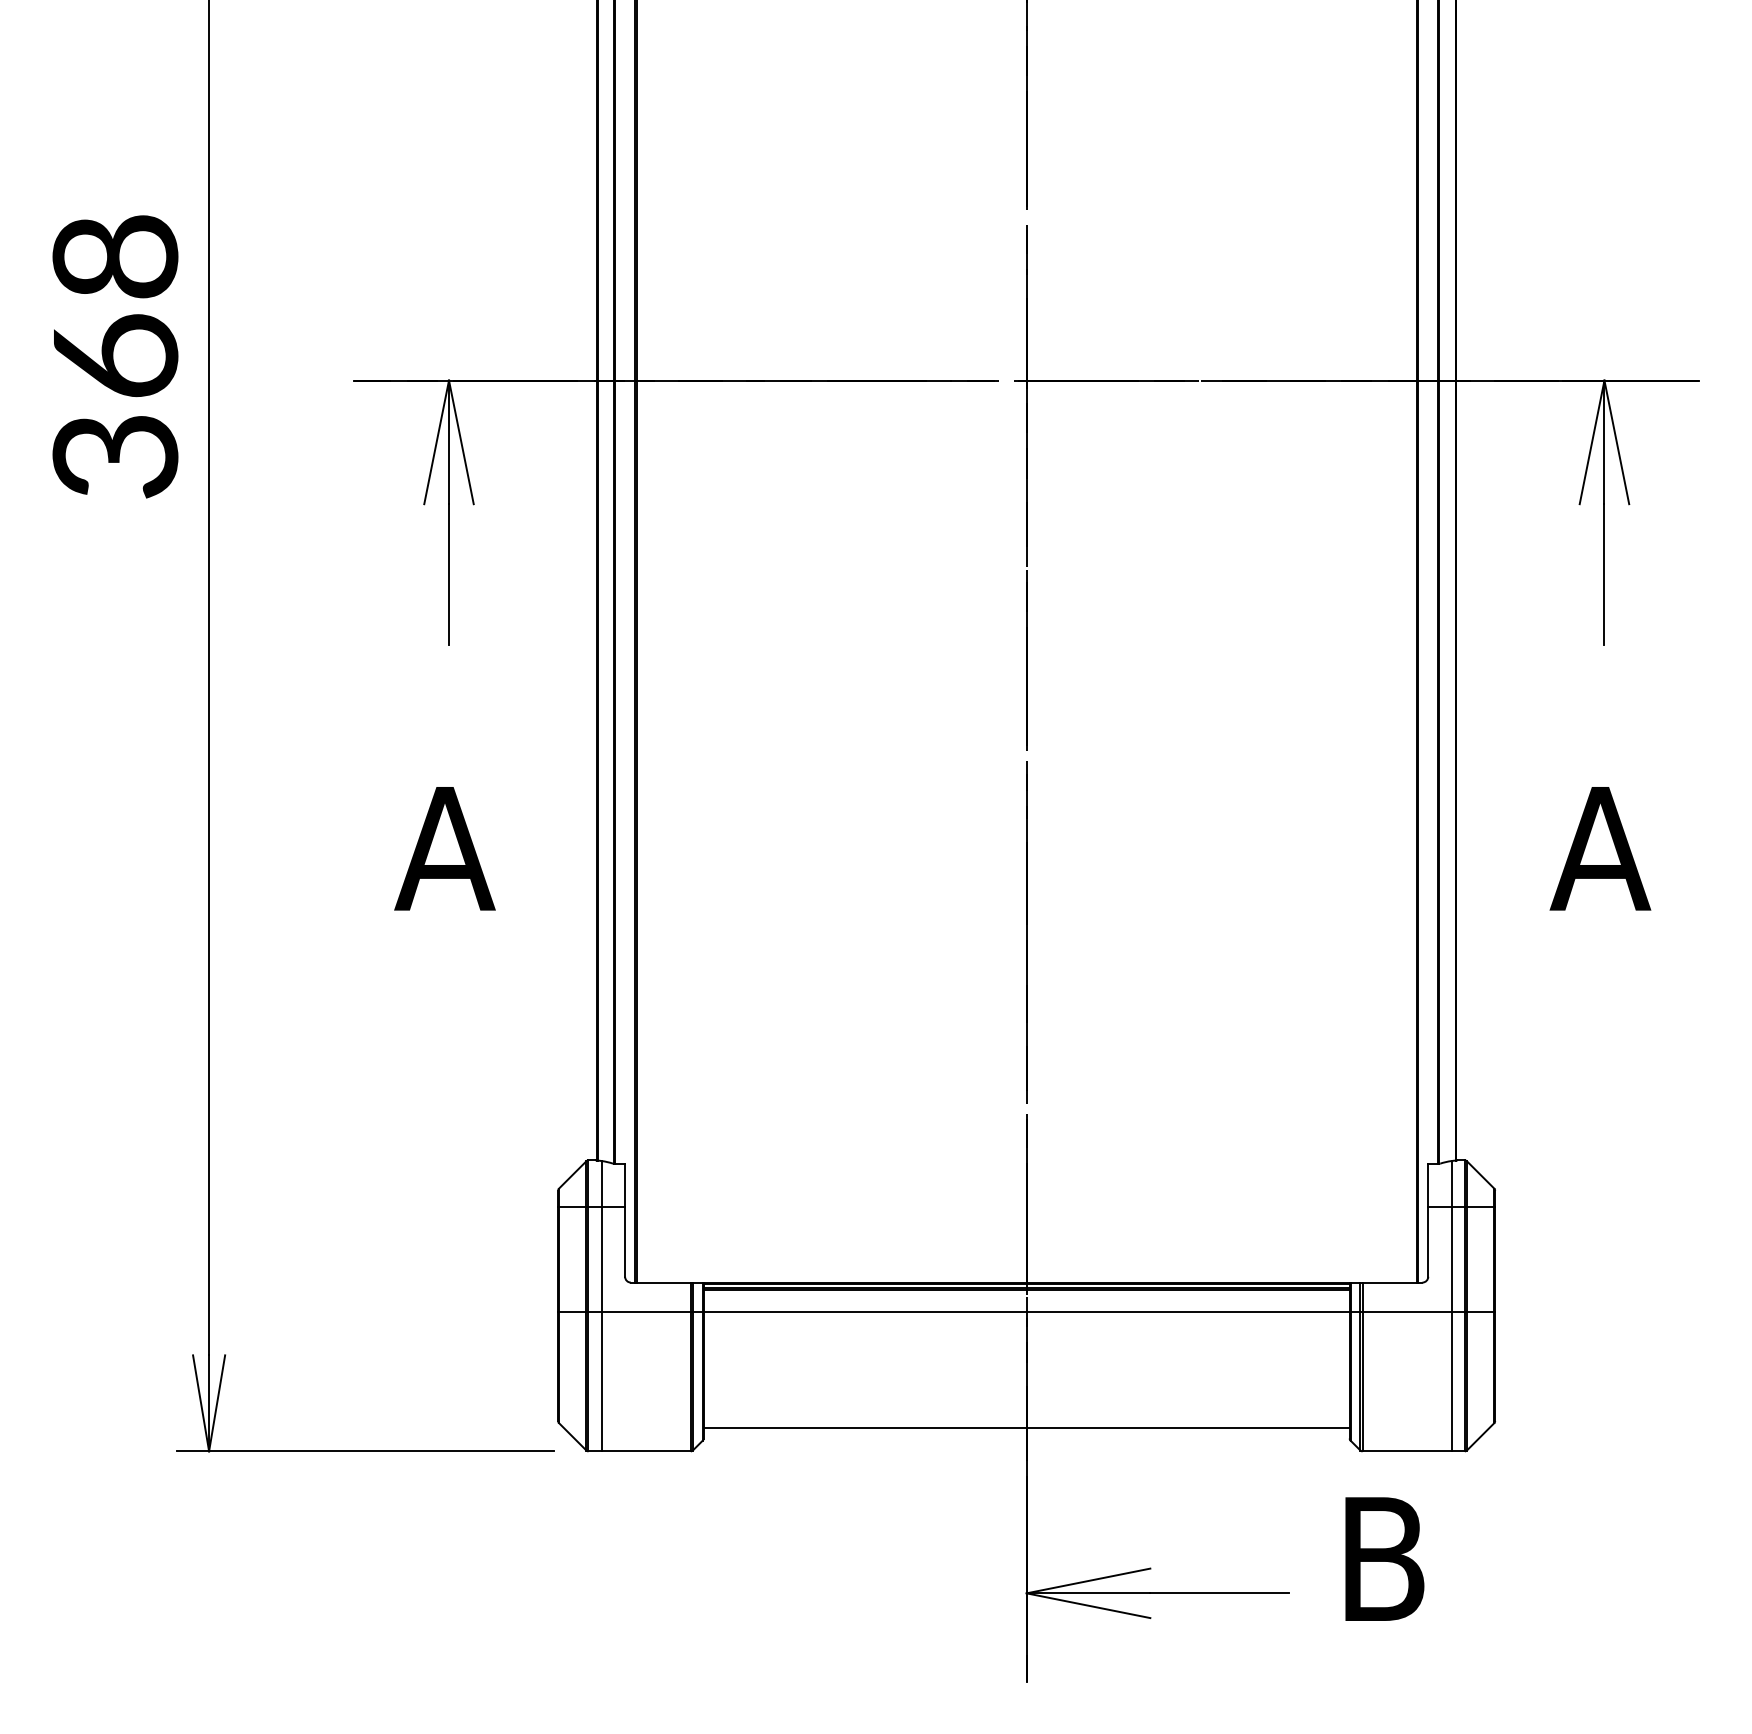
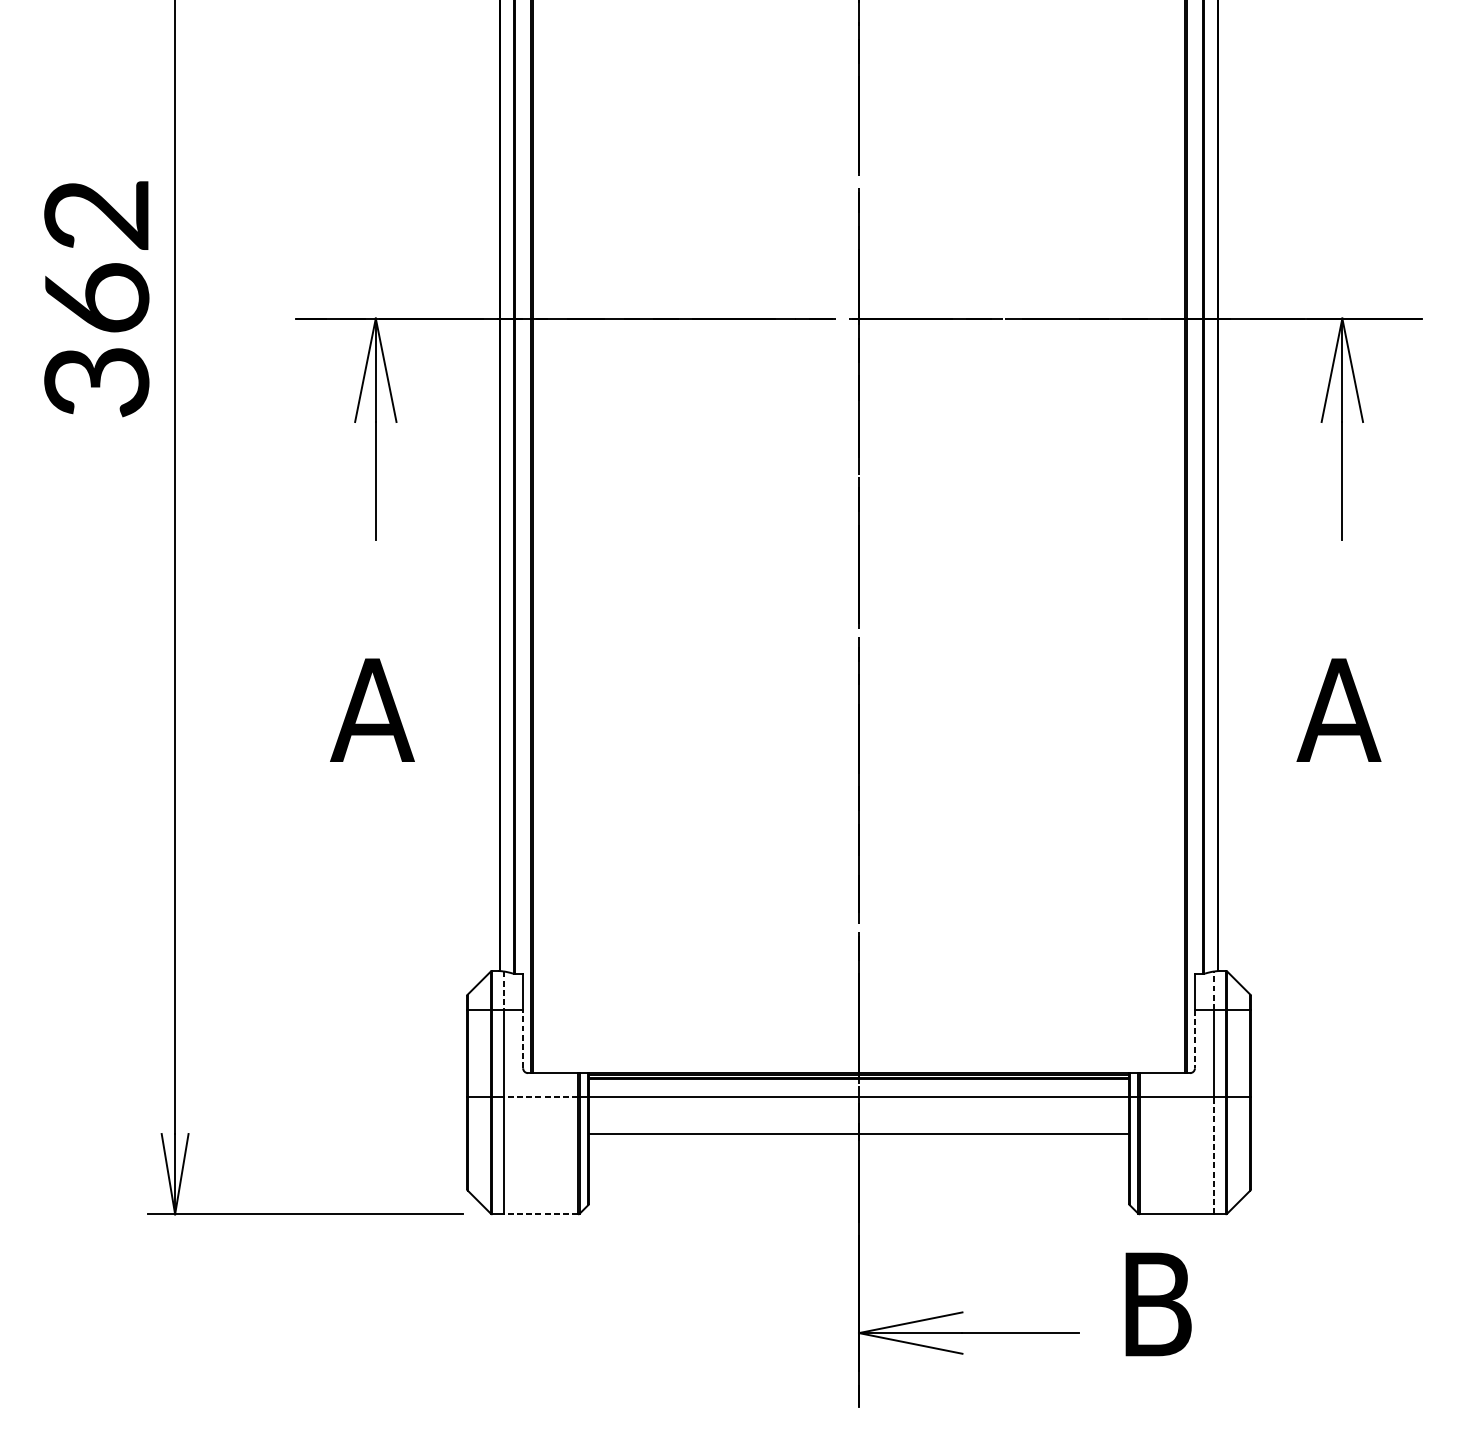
text: (115, 256) -> (96, 214), 368 -> 362
line: (601, 1183) -> (503, 990), solid -> dashed
line: (1451, 1183) -> (1214, 990), solid -> dashed
line: (625, 1241) -> (523, 1038), solid -> dashed
line: (1428, 1241) -> (1195, 1038), solid -> dashed
line: (646, 1311) -> (541, 1097), solid -> dashed
line: (1451, 1381) -> (1214, 1155), solid -> dashed
line: (1026, 1428) -> (858, 1134), moved
line: (646, 1451) -> (541, 1214), solid -> dashed

